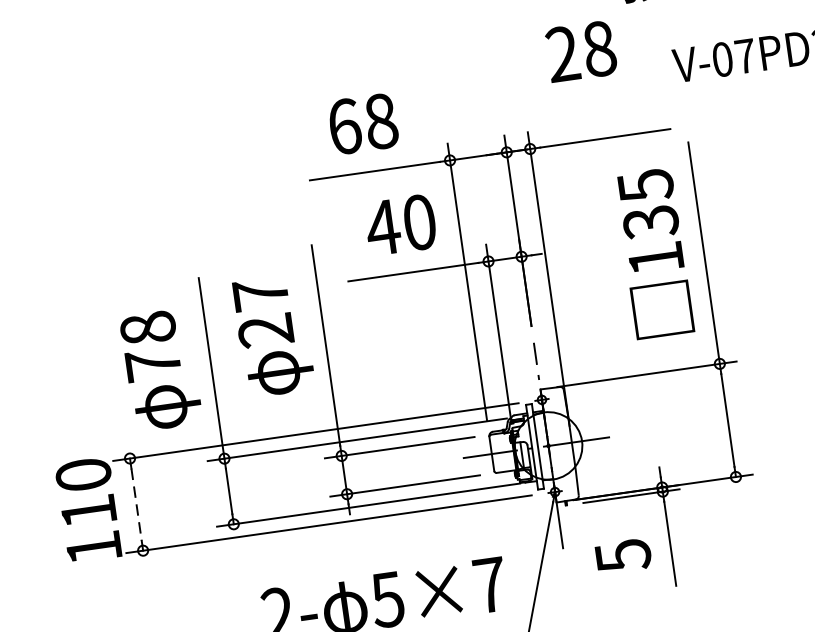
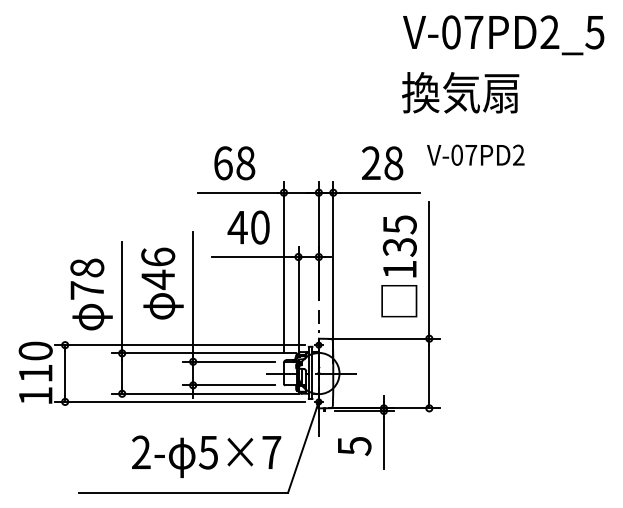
text: (581, 51) -> (382, 163), moved
text: (263, 312) -> (158, 268), 27 -> 46
line: (137, 506) -> (65, 374), dashed -> solid

